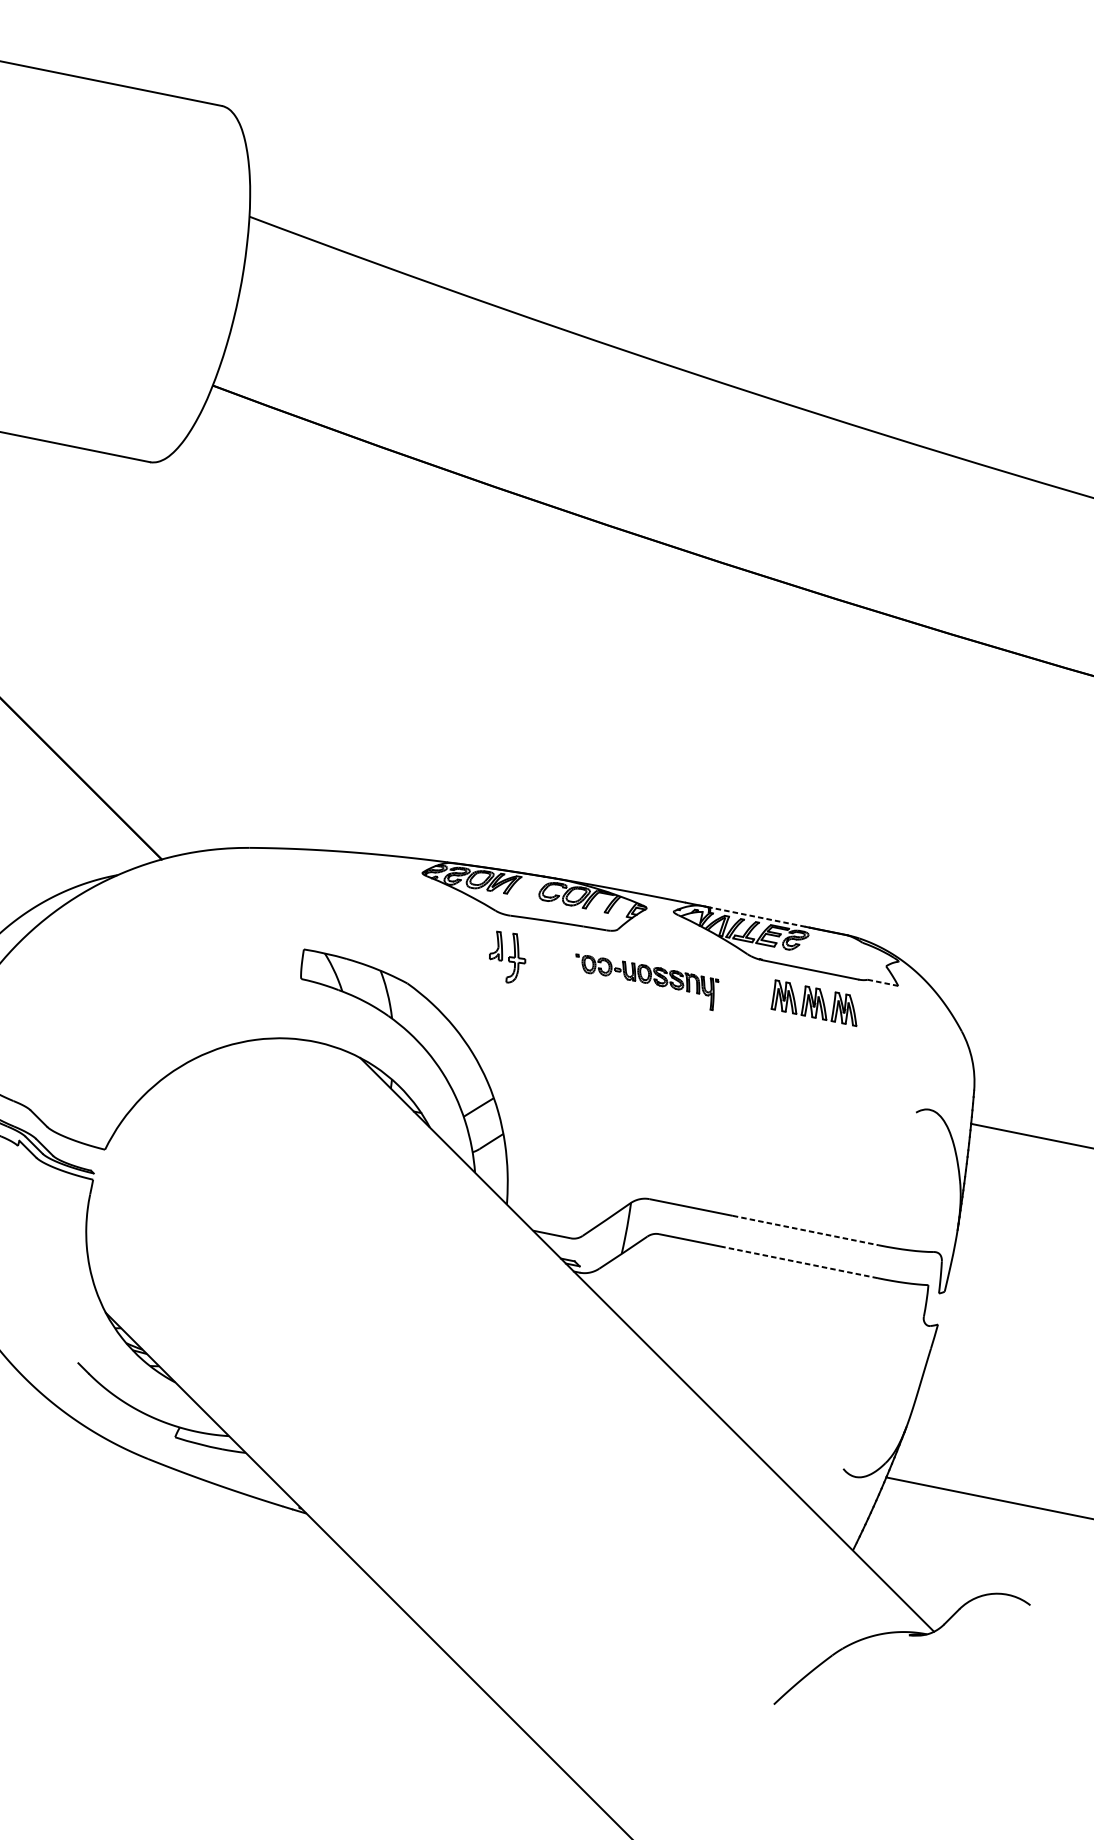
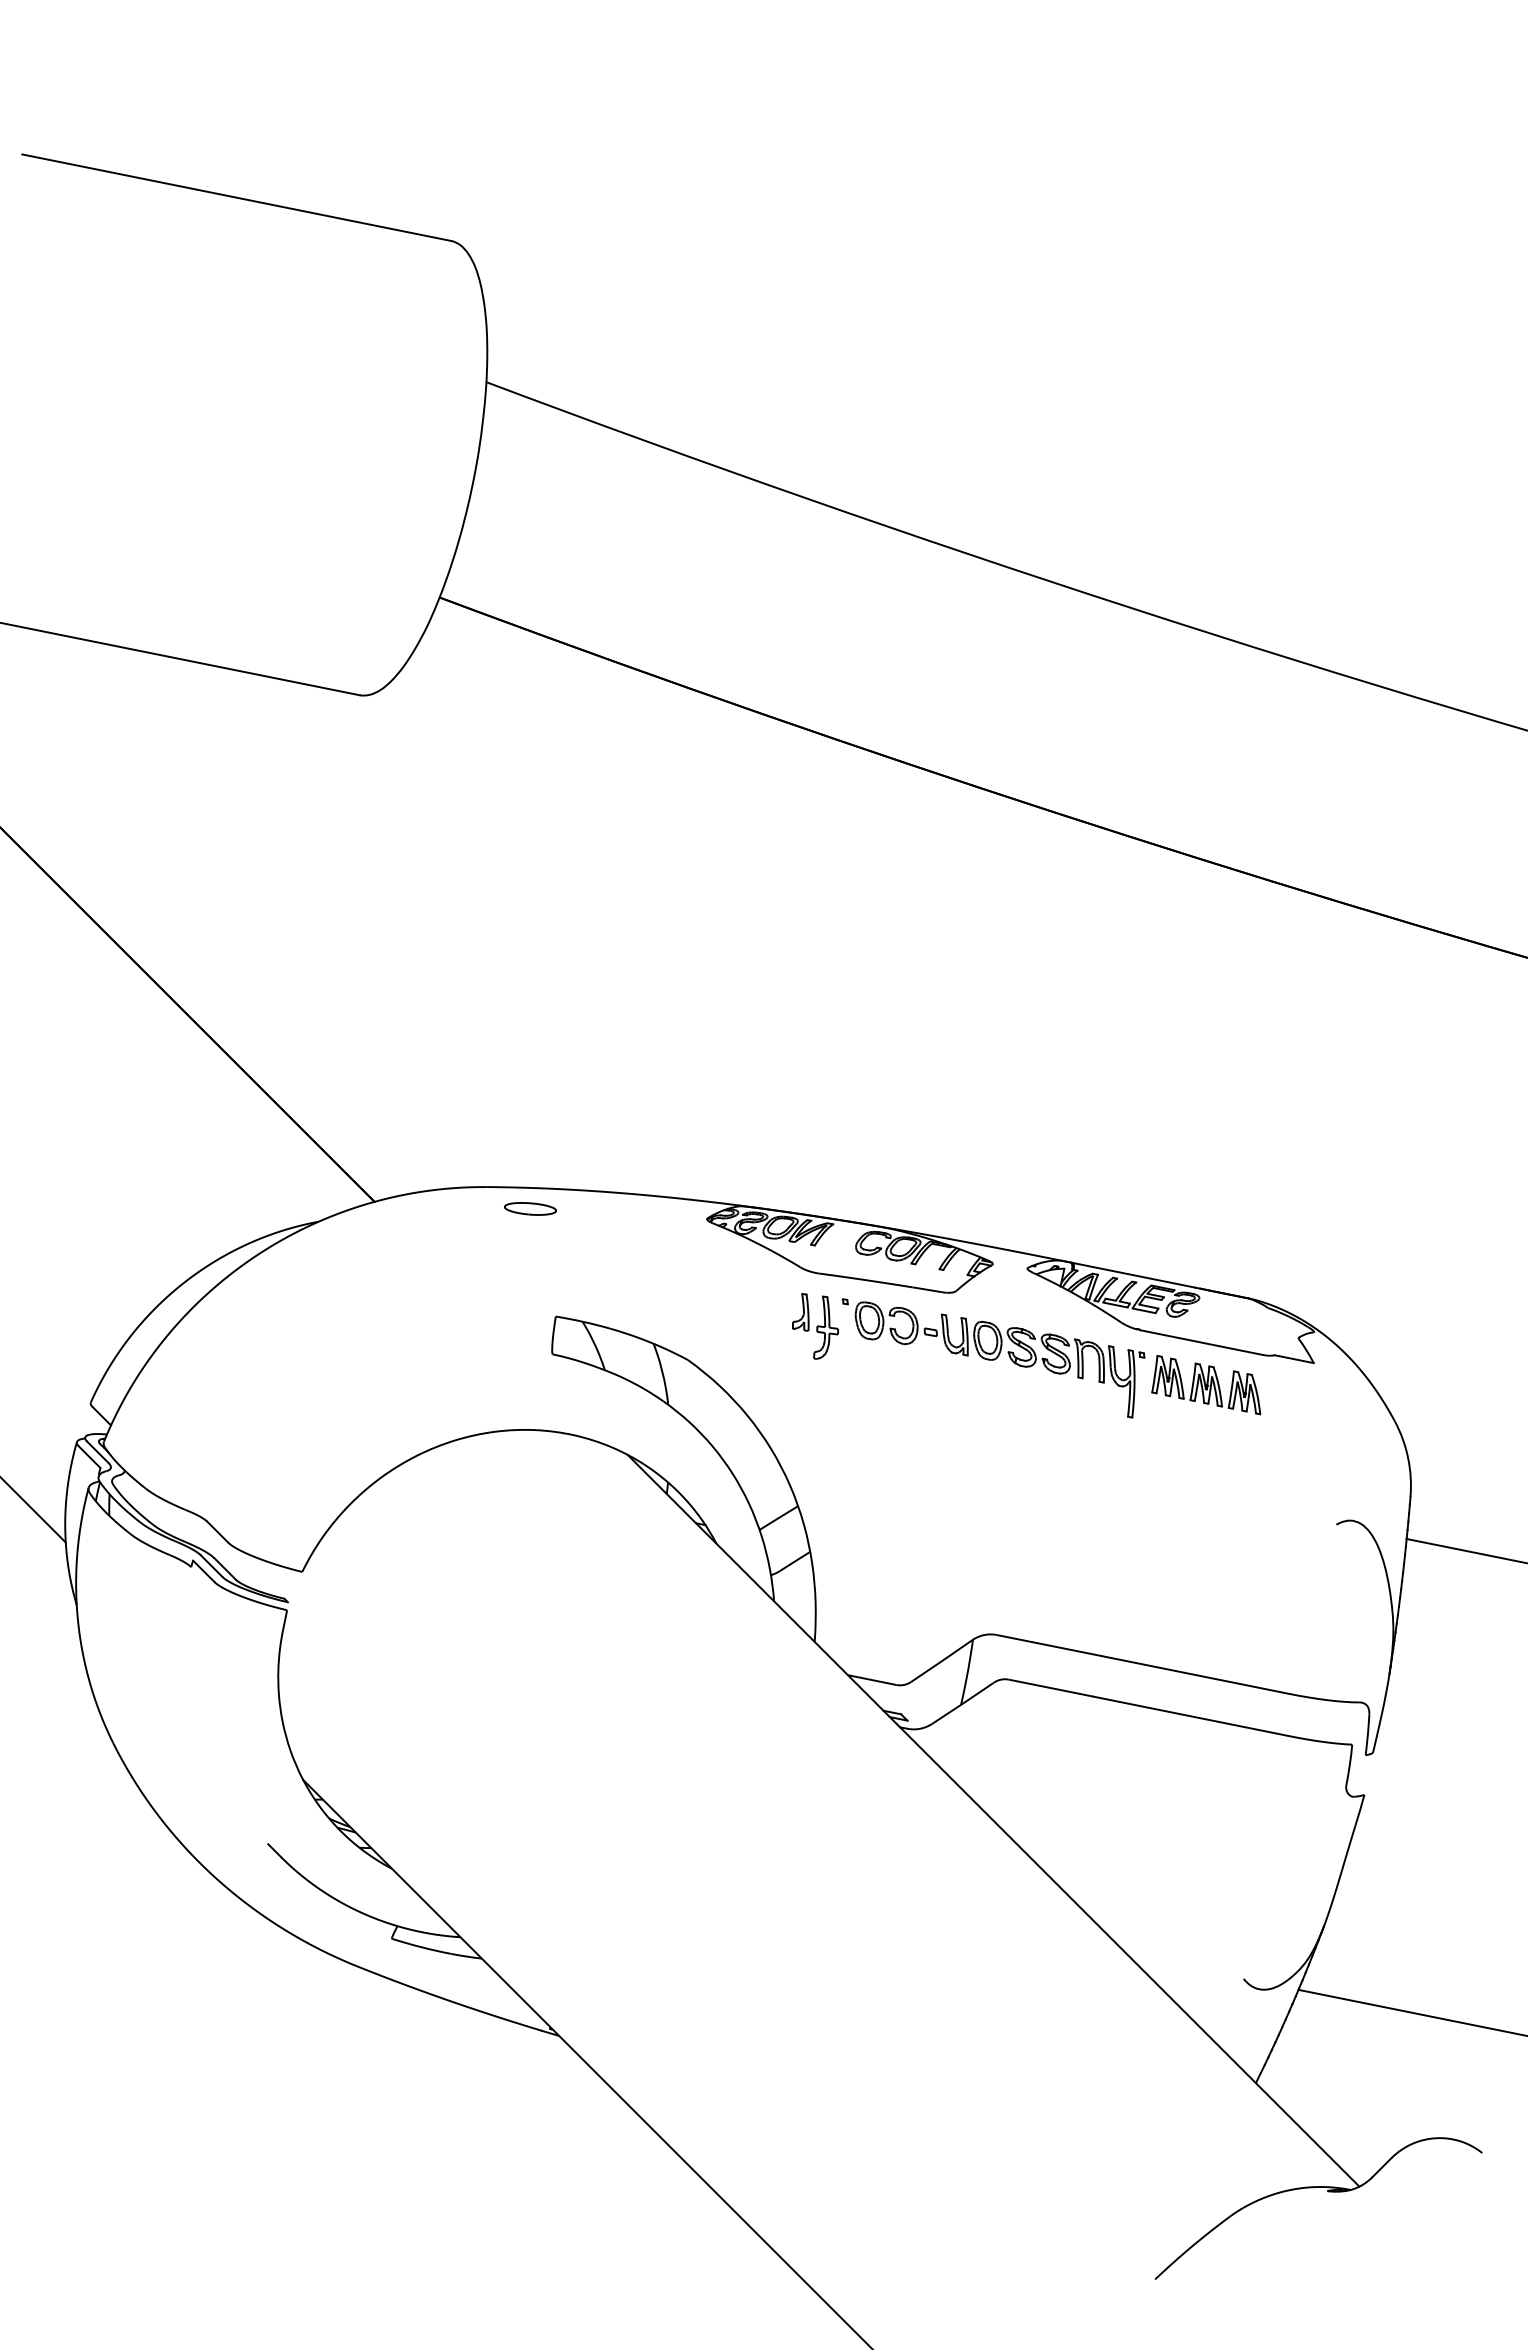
part: (284, 864) -> (530, 1208), added
line: (757, 917) -> (1134, 1275), dashed -> solid
part: (647, 982) -> (993, 1358), size x1.67
line: (883, 983) -> (1294, 1359), dashed -> solid
line: (806, 1230) -> (1196, 1675), dashed -> solid
line: (801, 1263) -> (1190, 1716), dashed -> solid

